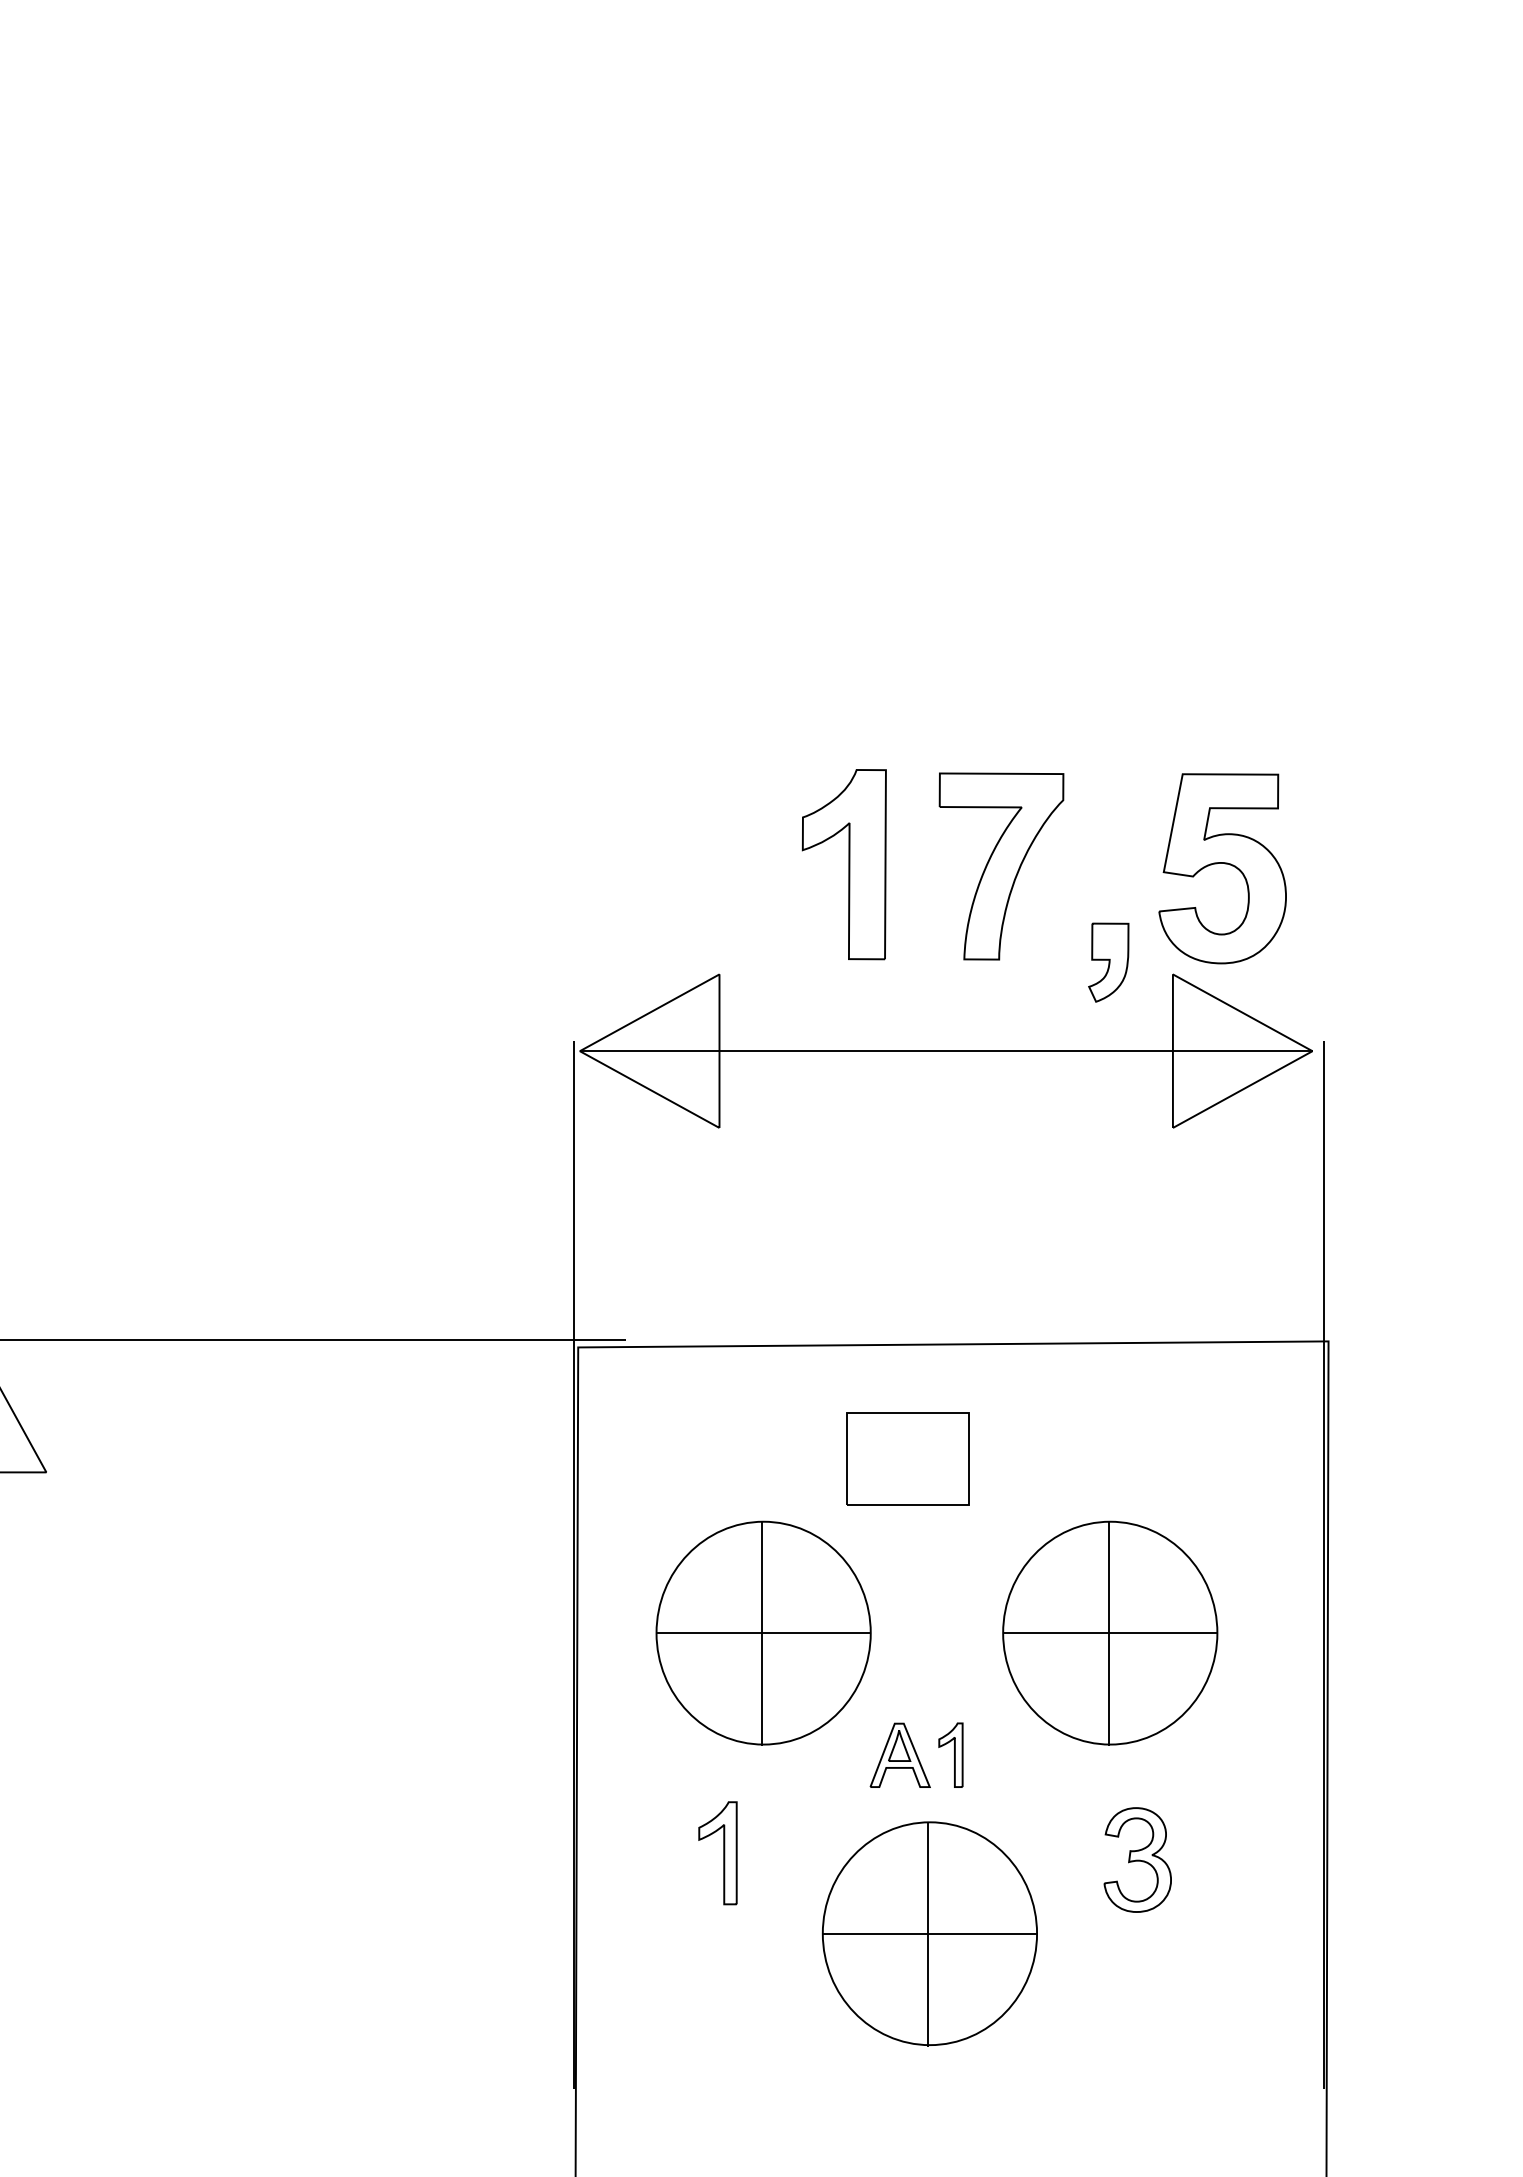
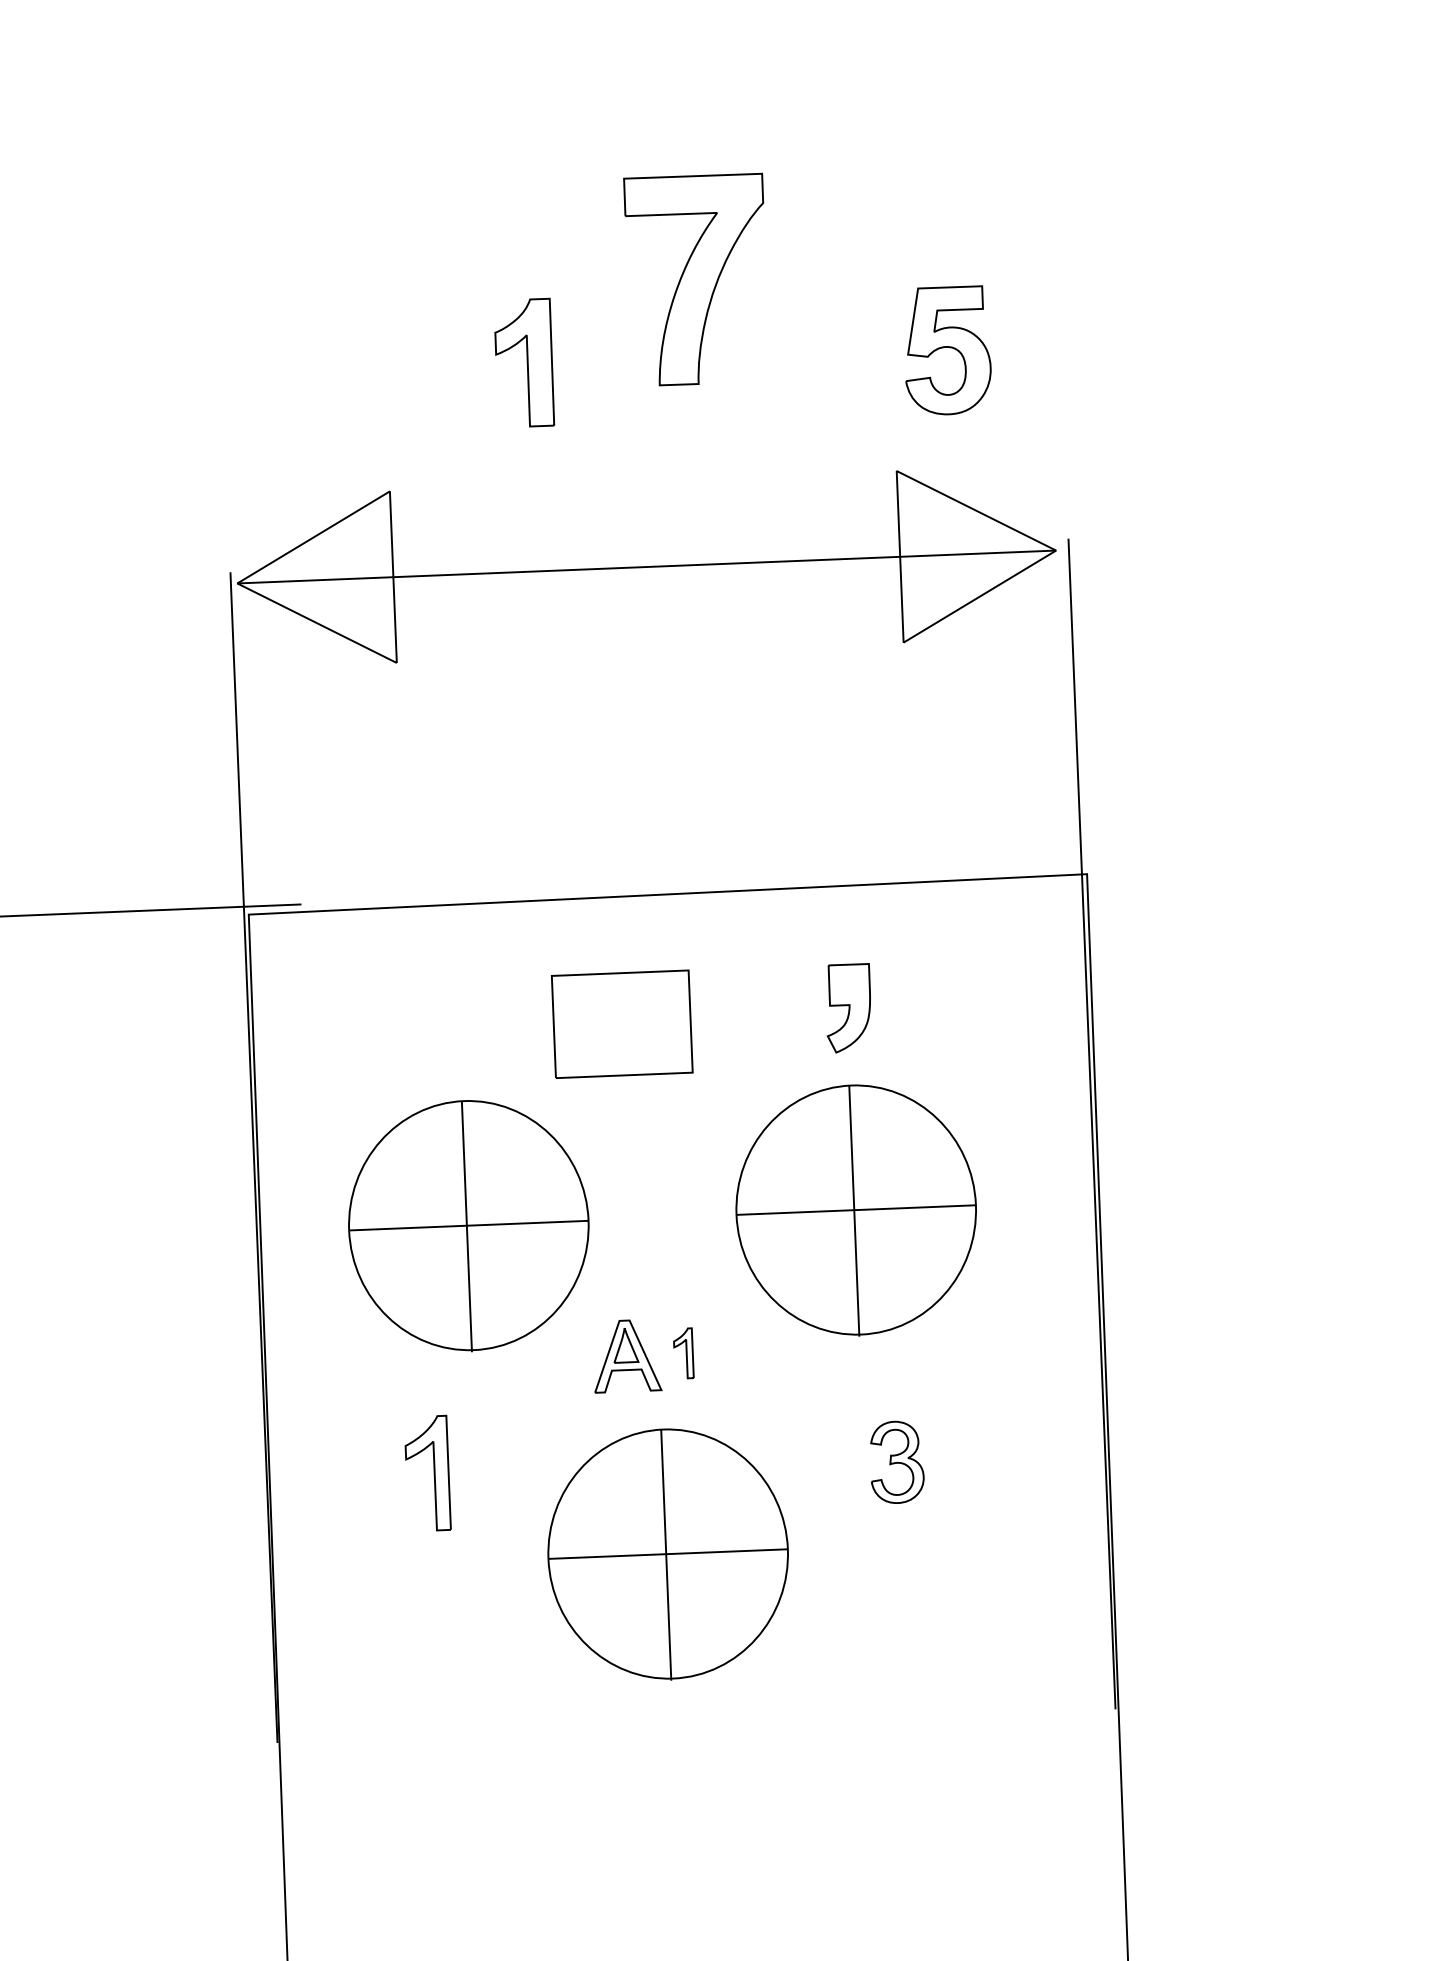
part: (843, 864) -> (523, 362), size x0.6
part: (1001, 866) -> (697, 279), moved
part: (1222, 868) -> (947, 350), size x0.6
part: (1108, 962) -> (848, 1008), moved
part: (950, 1754) -> (683, 1352), size x0.7
part: (1137, 1859) -> (896, 1461), size x0.7

